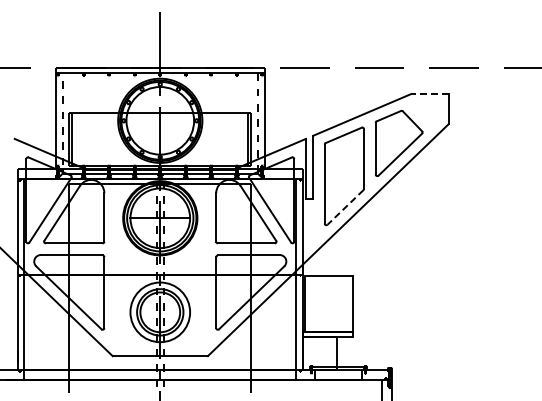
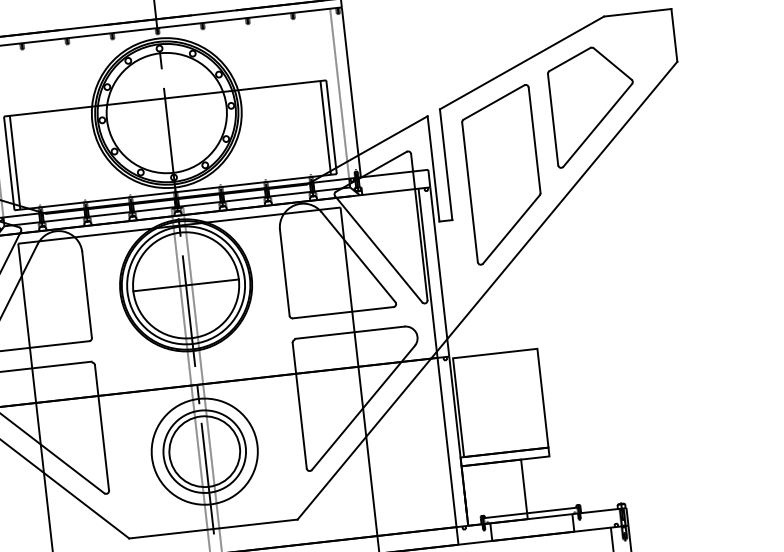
line: (429, 94) -> (637, 13), dashed -> solid
line: (345, 207) -> (511, 229), dashed -> solid

